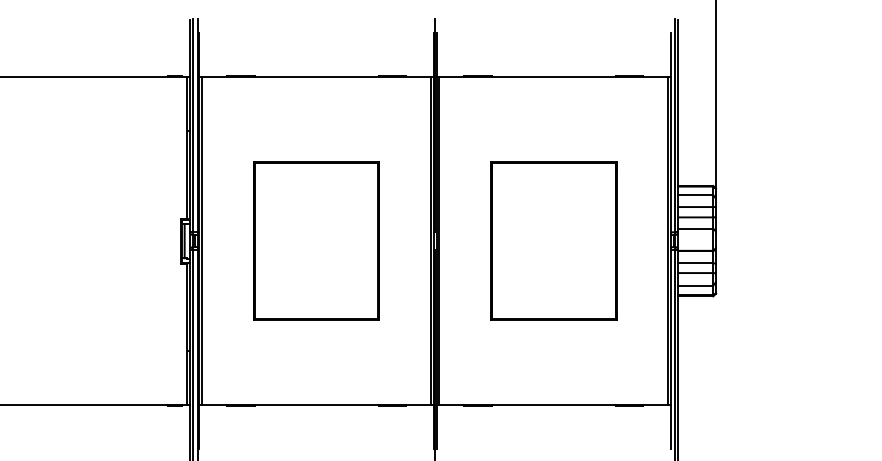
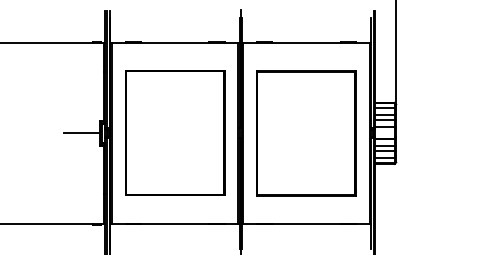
part: (317, 239) -> (175, 132), size x1.43
line: (147, 241) -> (81, 133), added
part: (553, 241) -> (306, 133), size x1.43

